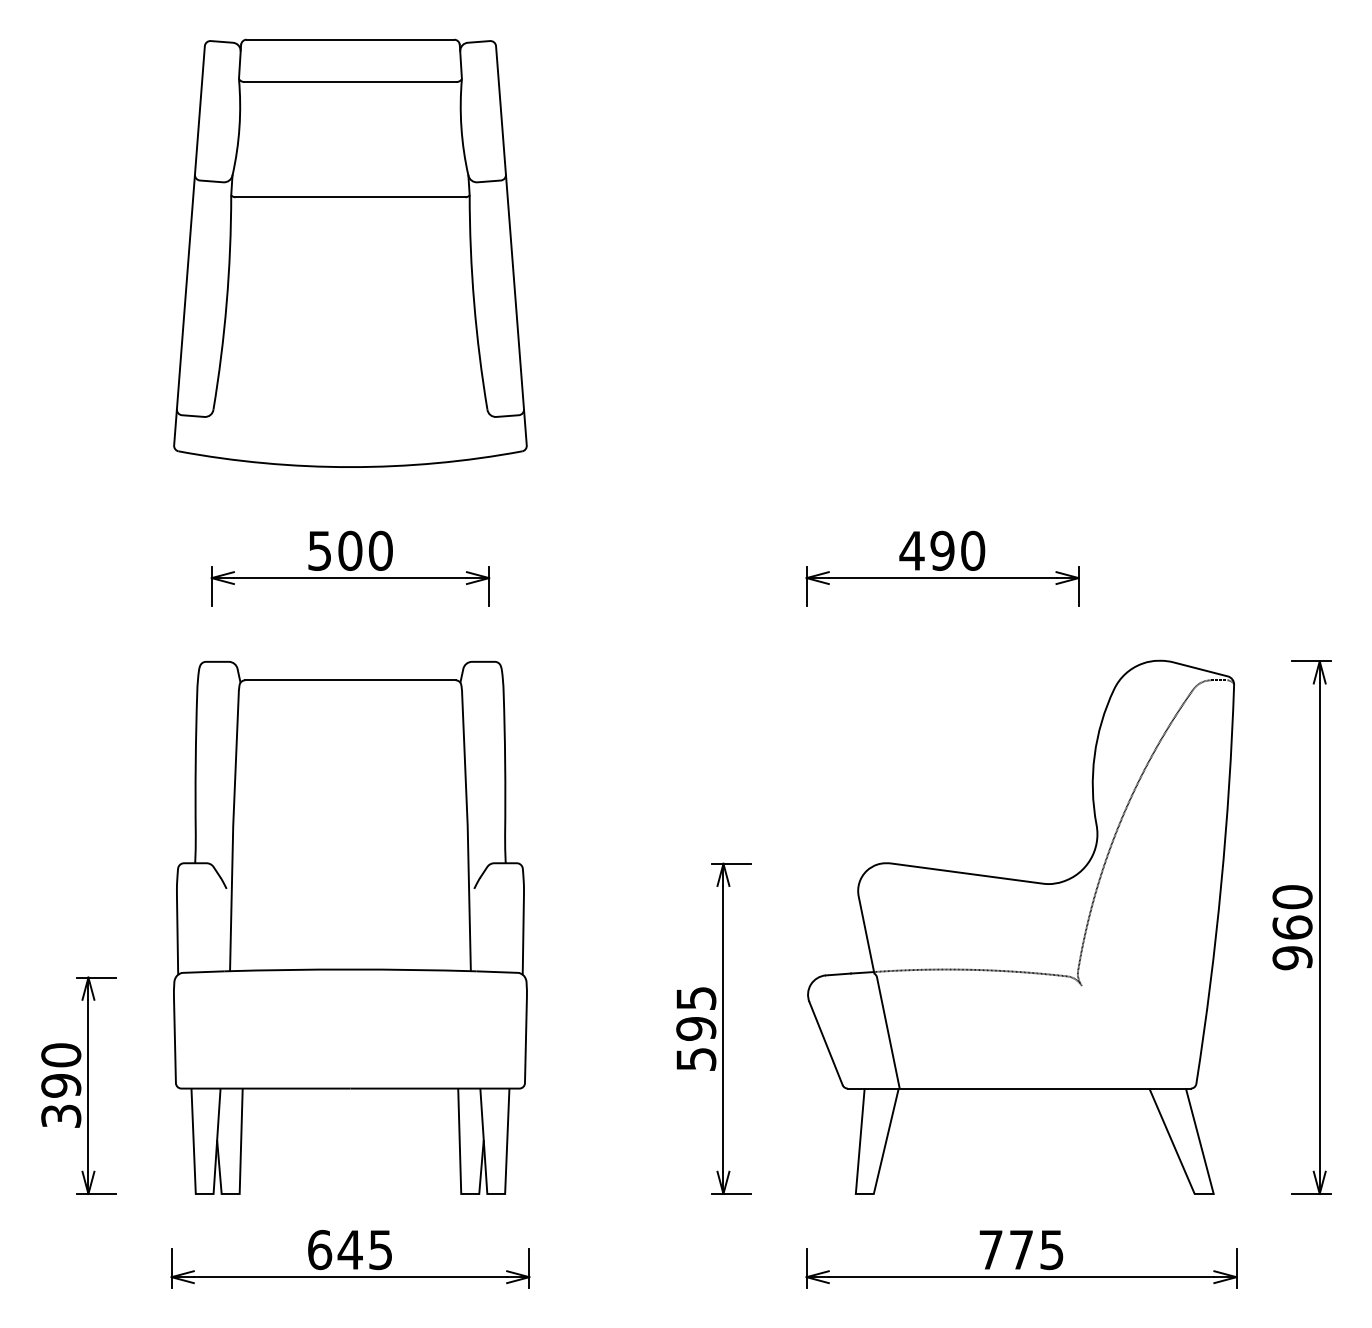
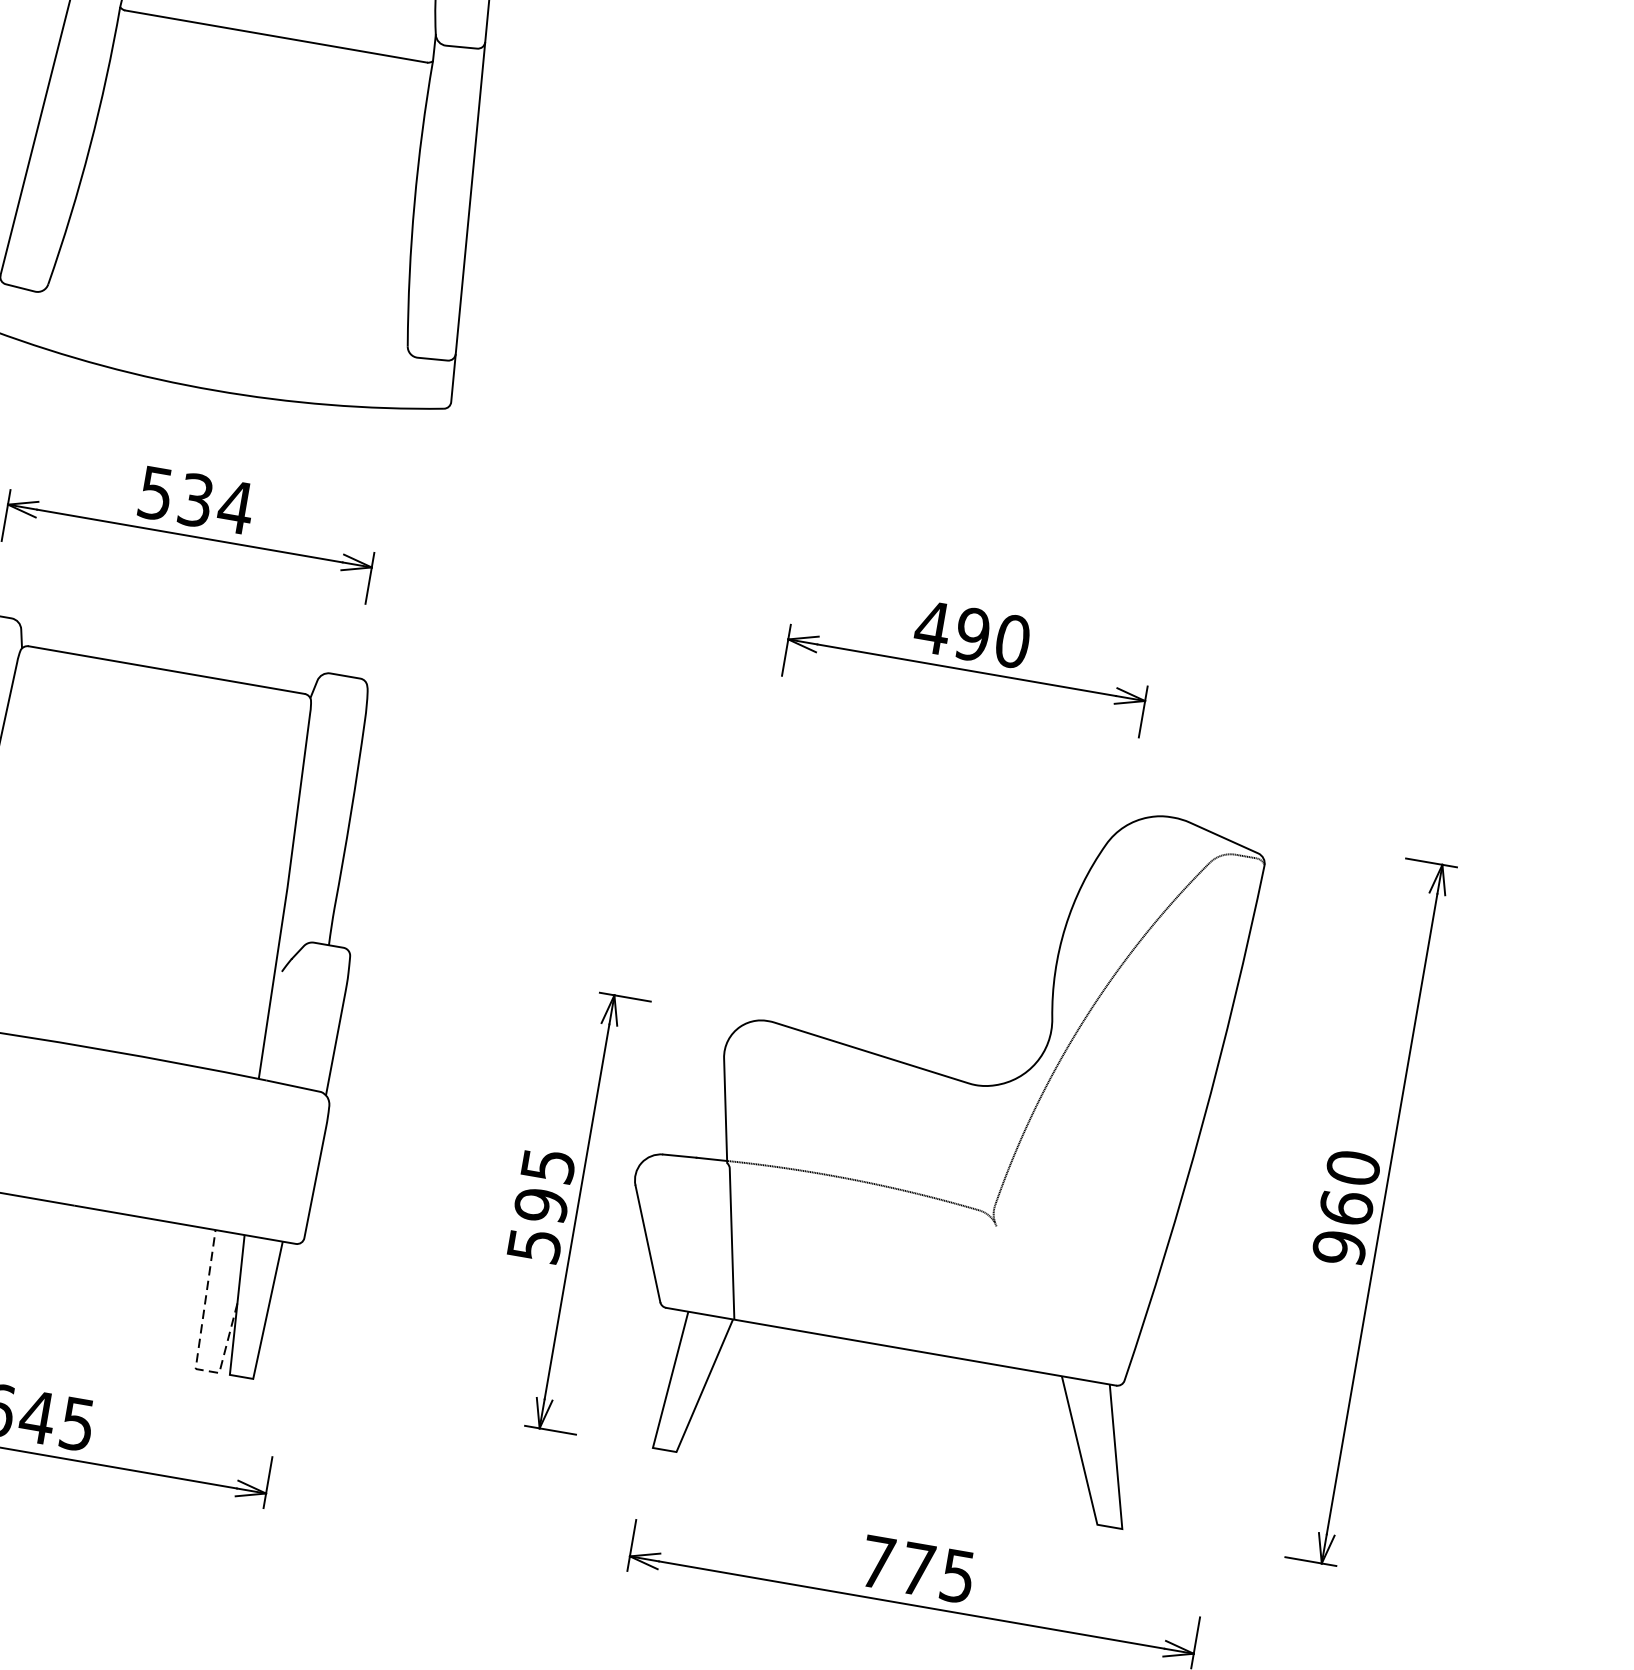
text: (365, 550) -> (215, 503), 500 -> 534
part: (1020, 926) -> (929, 1134), moved
line: (460, 1179) -> (197, 1349), solid -> dashed

